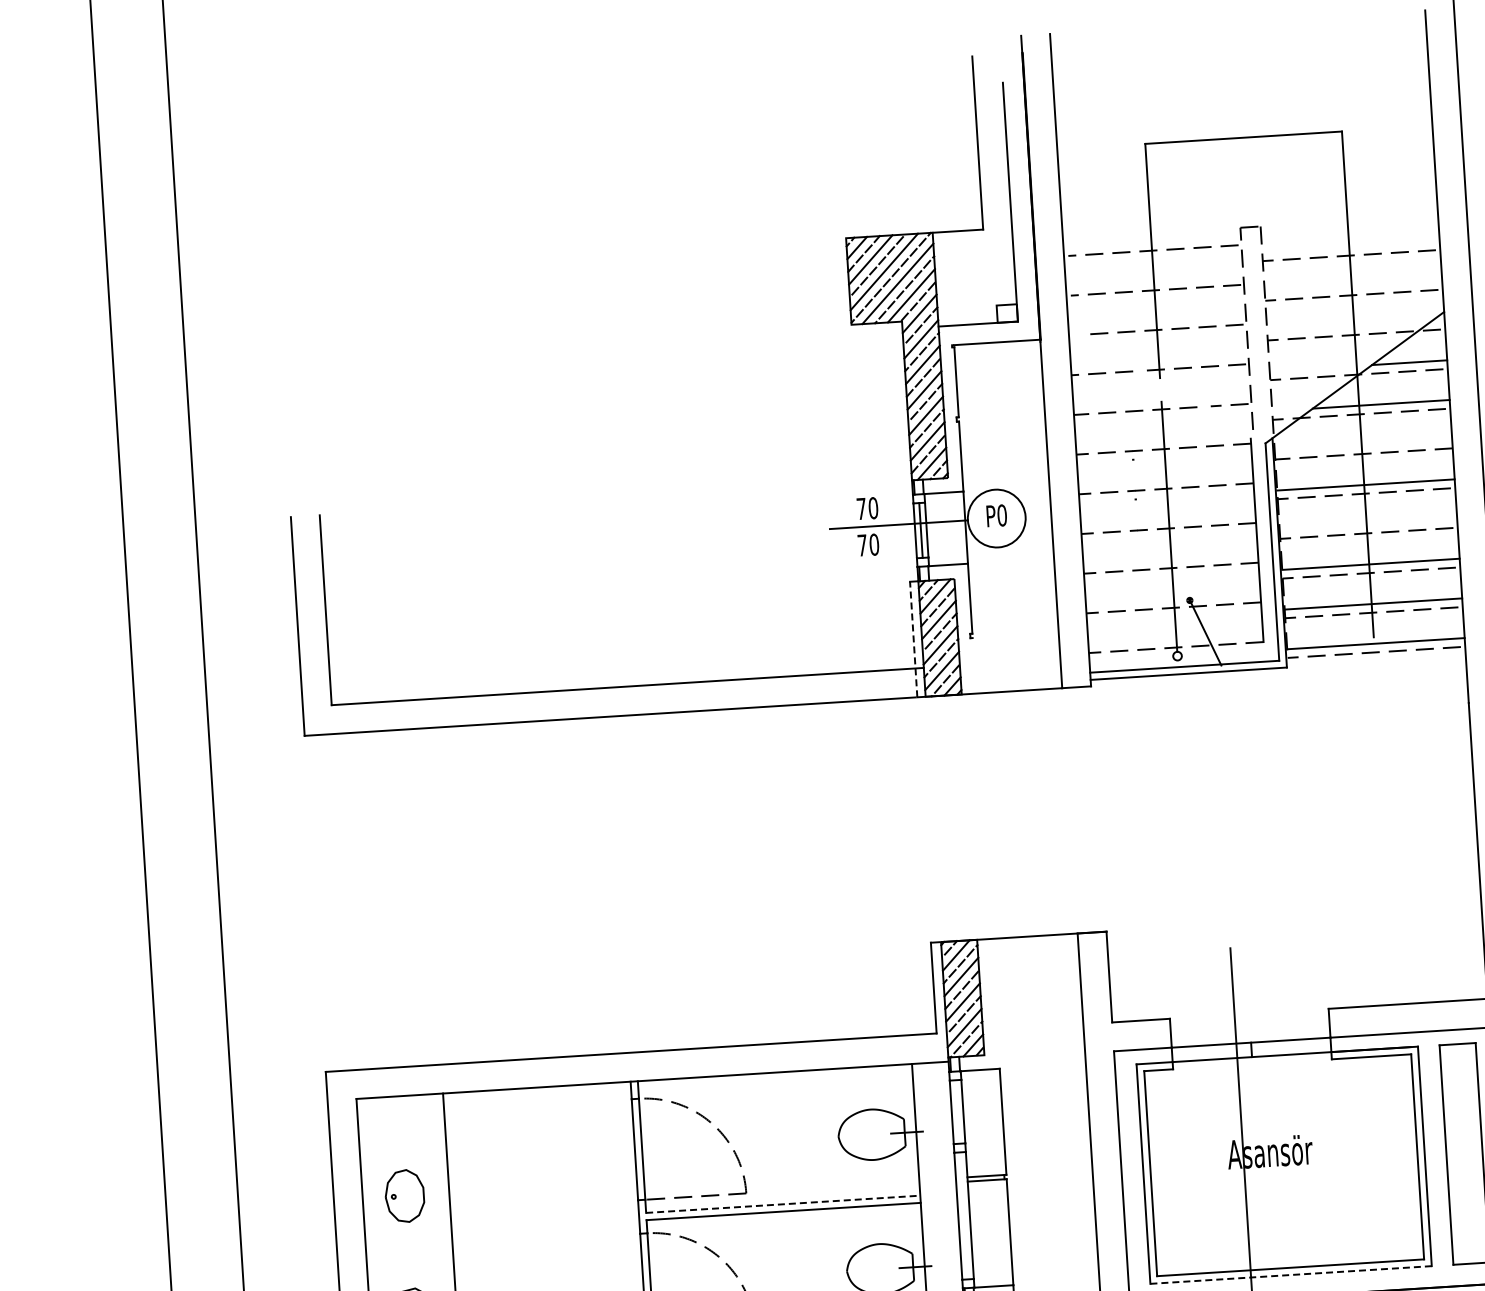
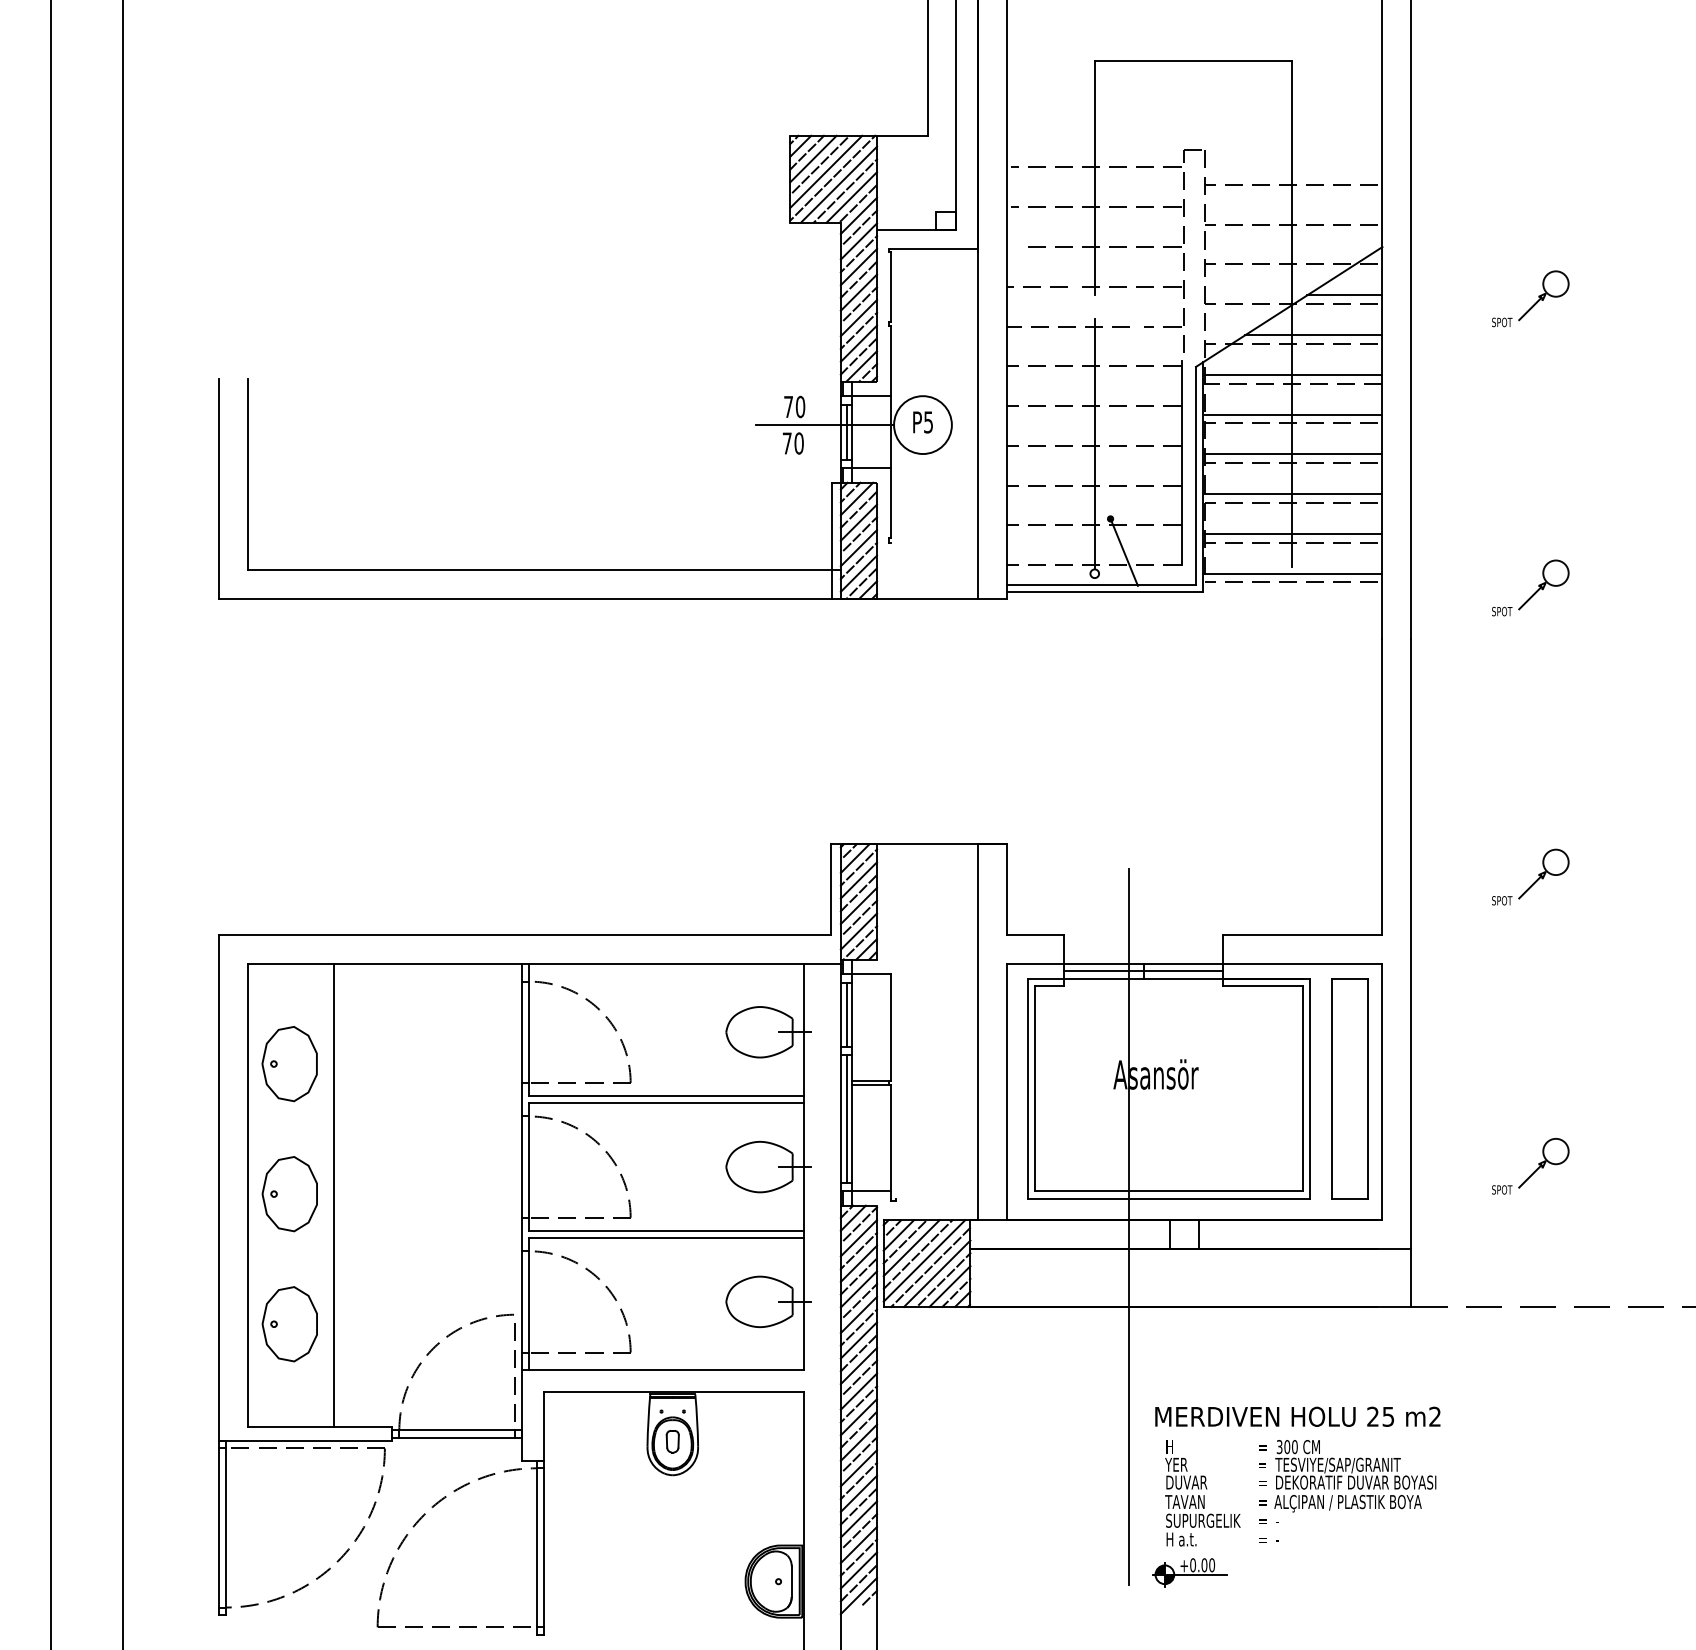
line: (1363, 444) -> (1293, 374), added
text: (1002, 515) -> (928, 422), P0 -> P5
line: (1368, 524) -> (1293, 454), added
line: (913, 639) -> (832, 540), dashed -> solid
line: (1251, 1050) -> (1143, 971), added
line: (957, 1111) -> (846, 1014), added
part: (404, 1196) -> (289, 1064), size x1.43
line: (783, 1204) -> (667, 1096), dashed -> solid
line: (963, 1215) -> (846, 1118), added
line: (1291, 1274) -> (1169, 1198), dashed -> solid

